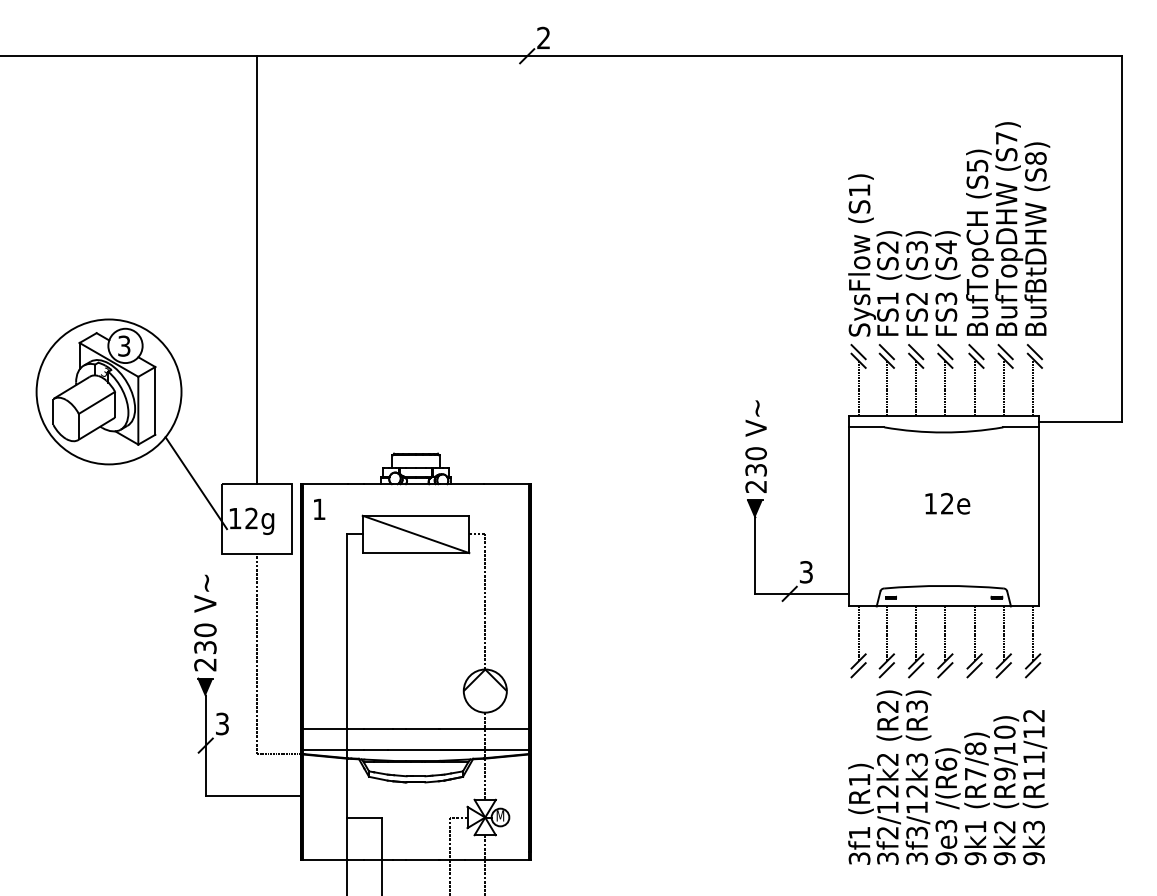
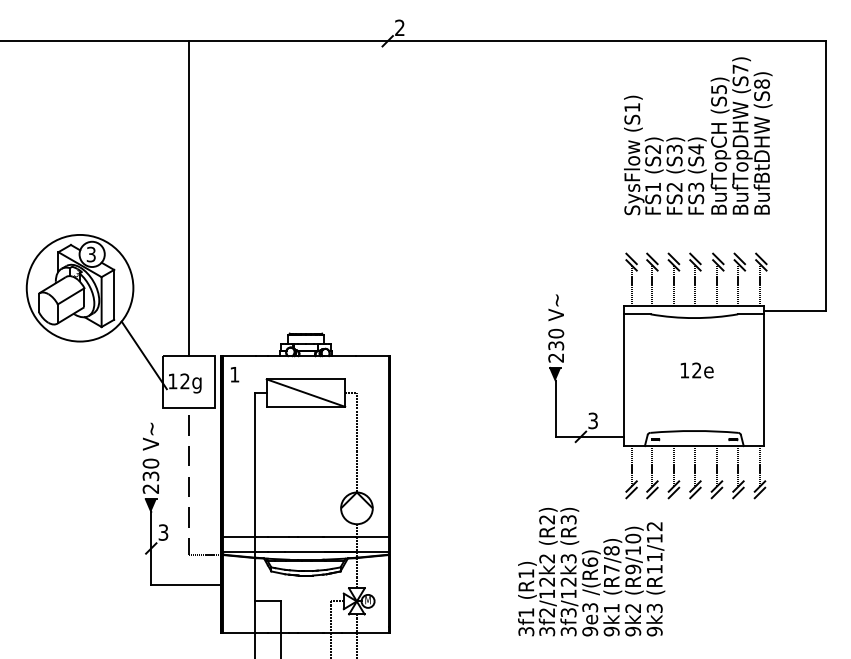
text: (949, 229) -> (698, 136), moved
text: (948, 777) -> (591, 571), moved

